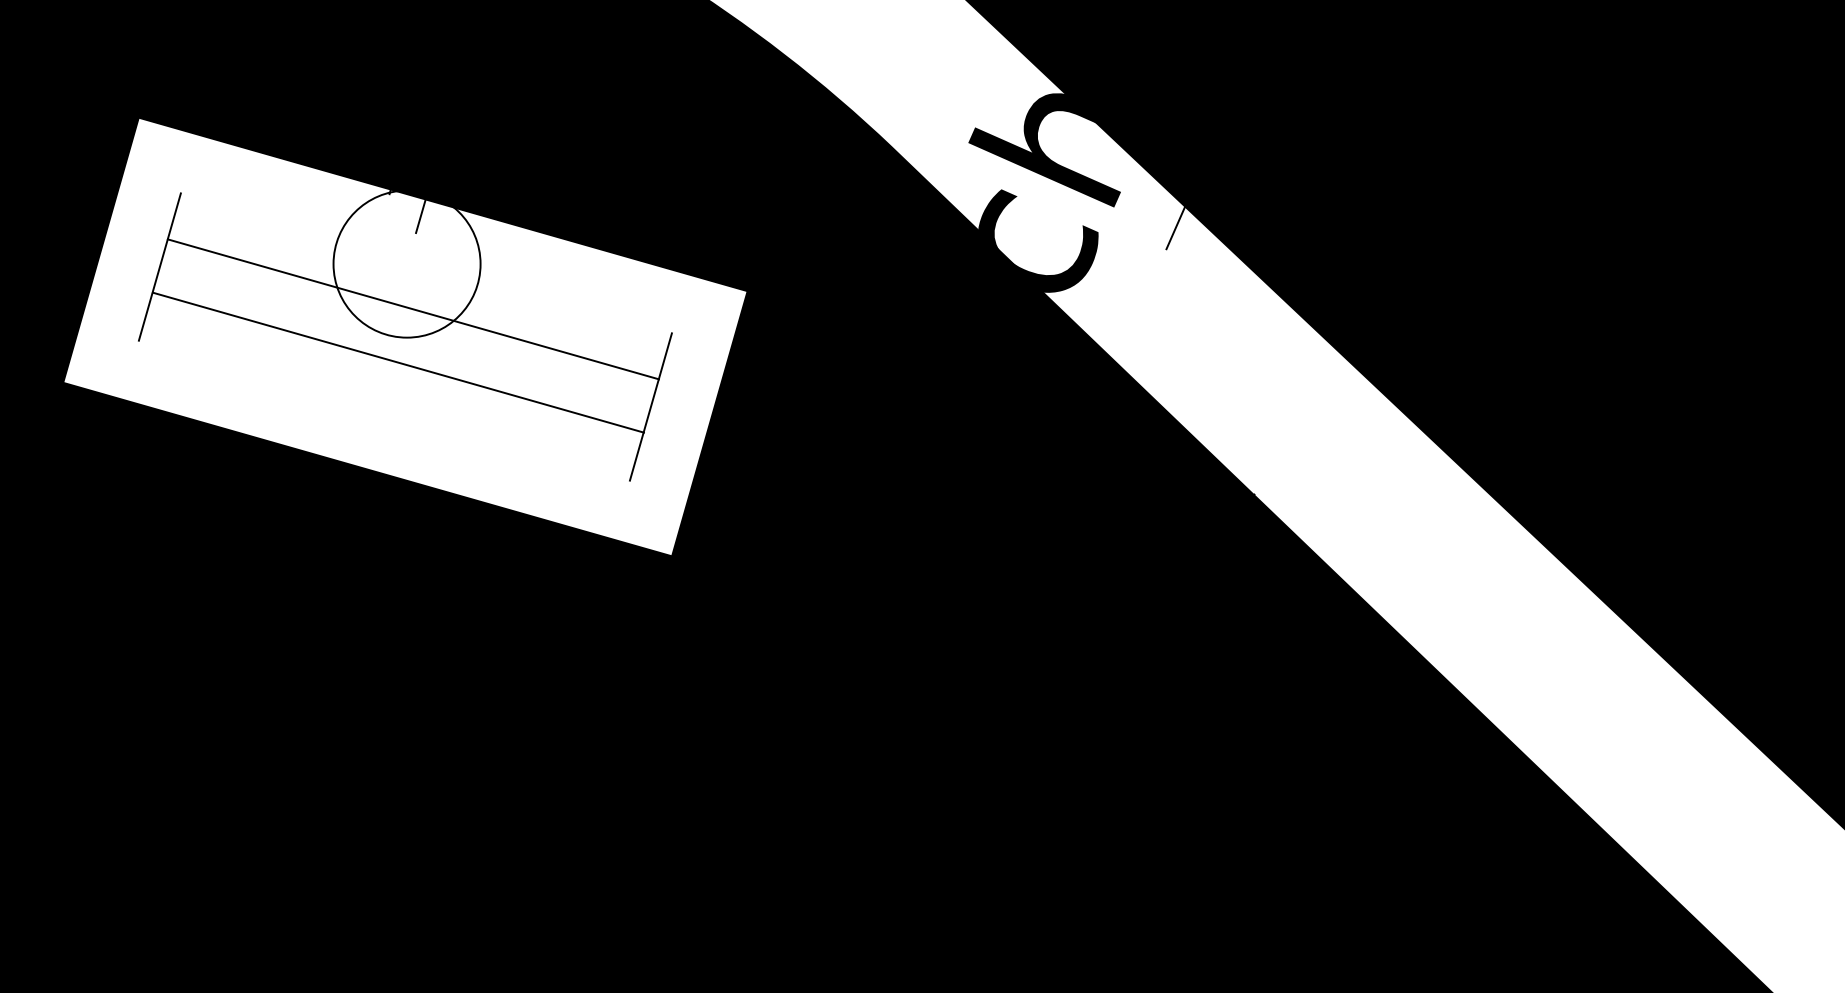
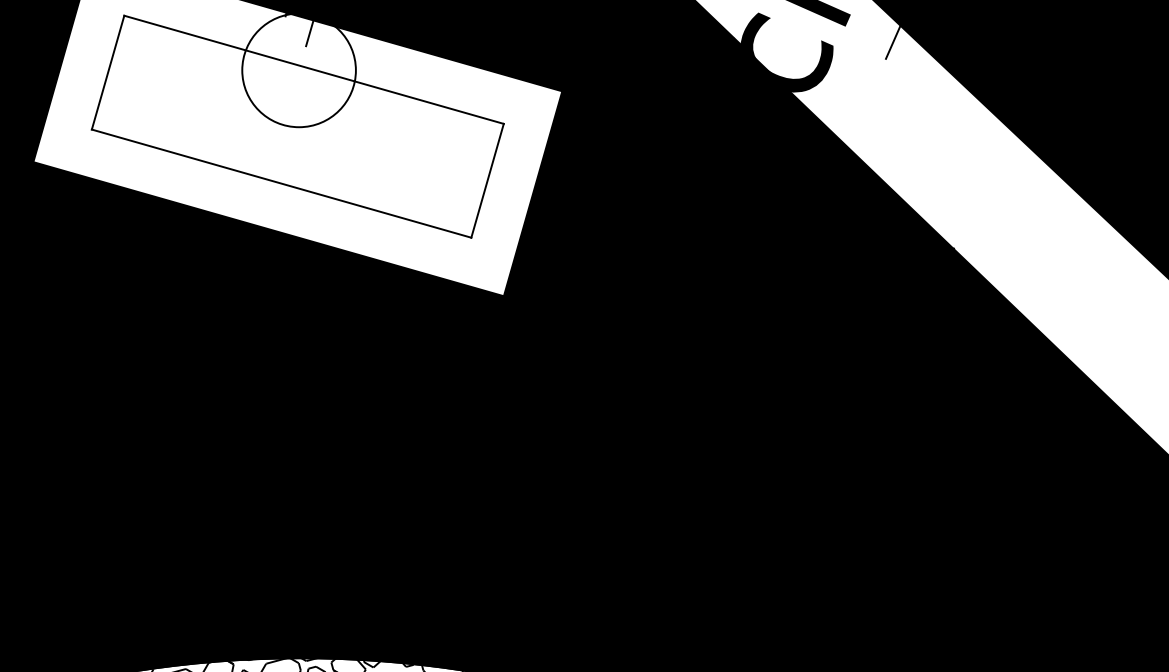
line: (412, 309) -> (313, 69), moved
line: (397, 362) -> (280, 183), moved

